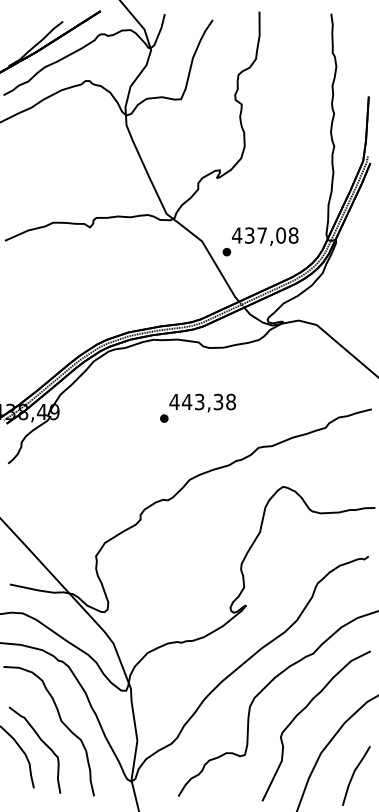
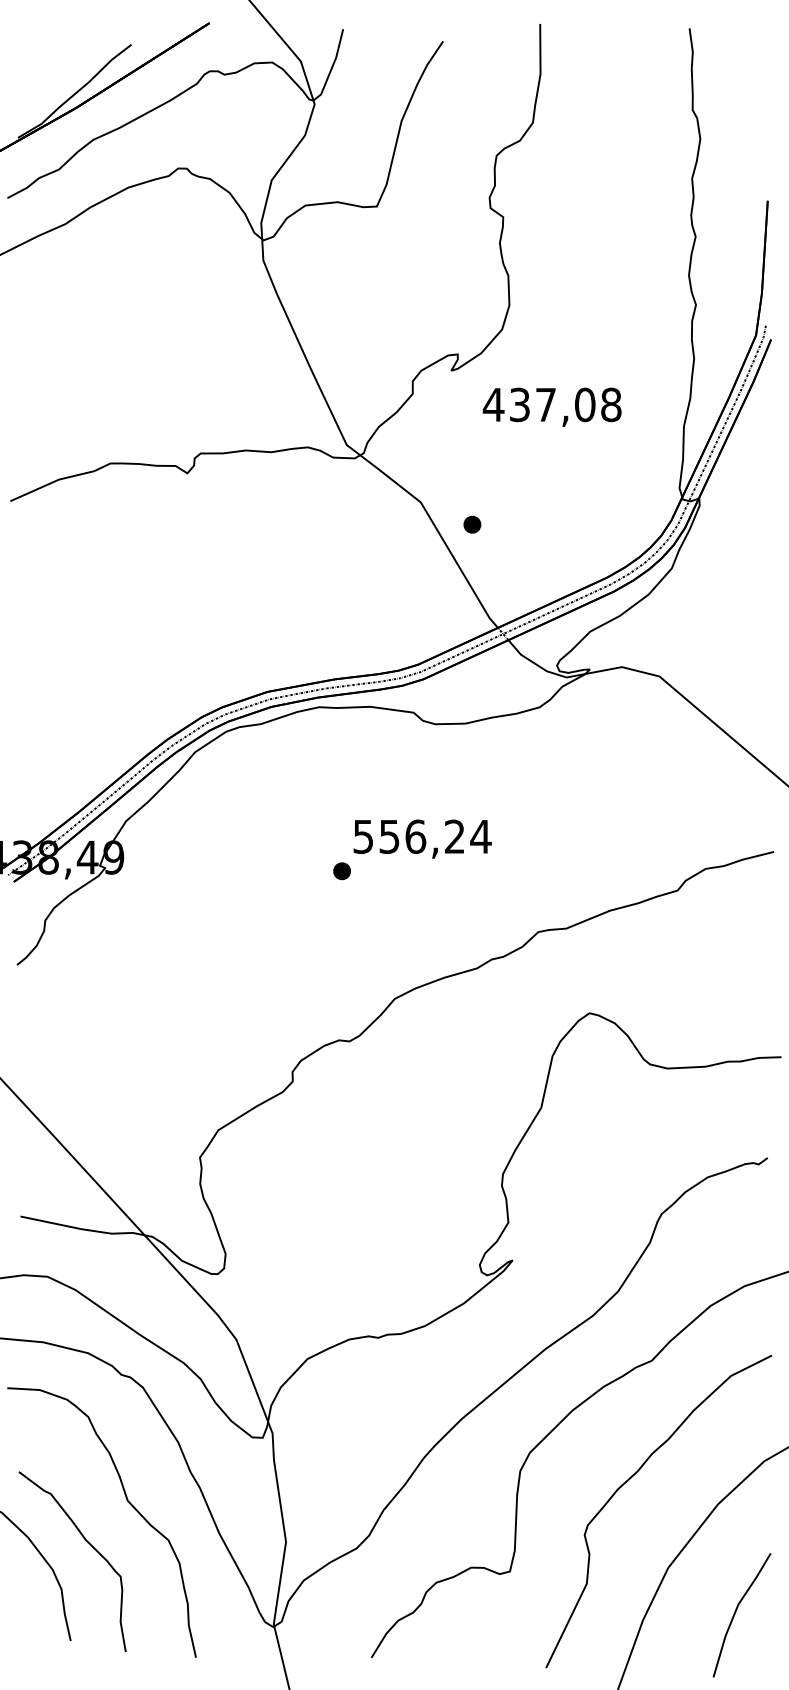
text: (265, 236) -> (552, 406), moved
text: (202, 401) -> (421, 835), 443,38 -> 556,24

